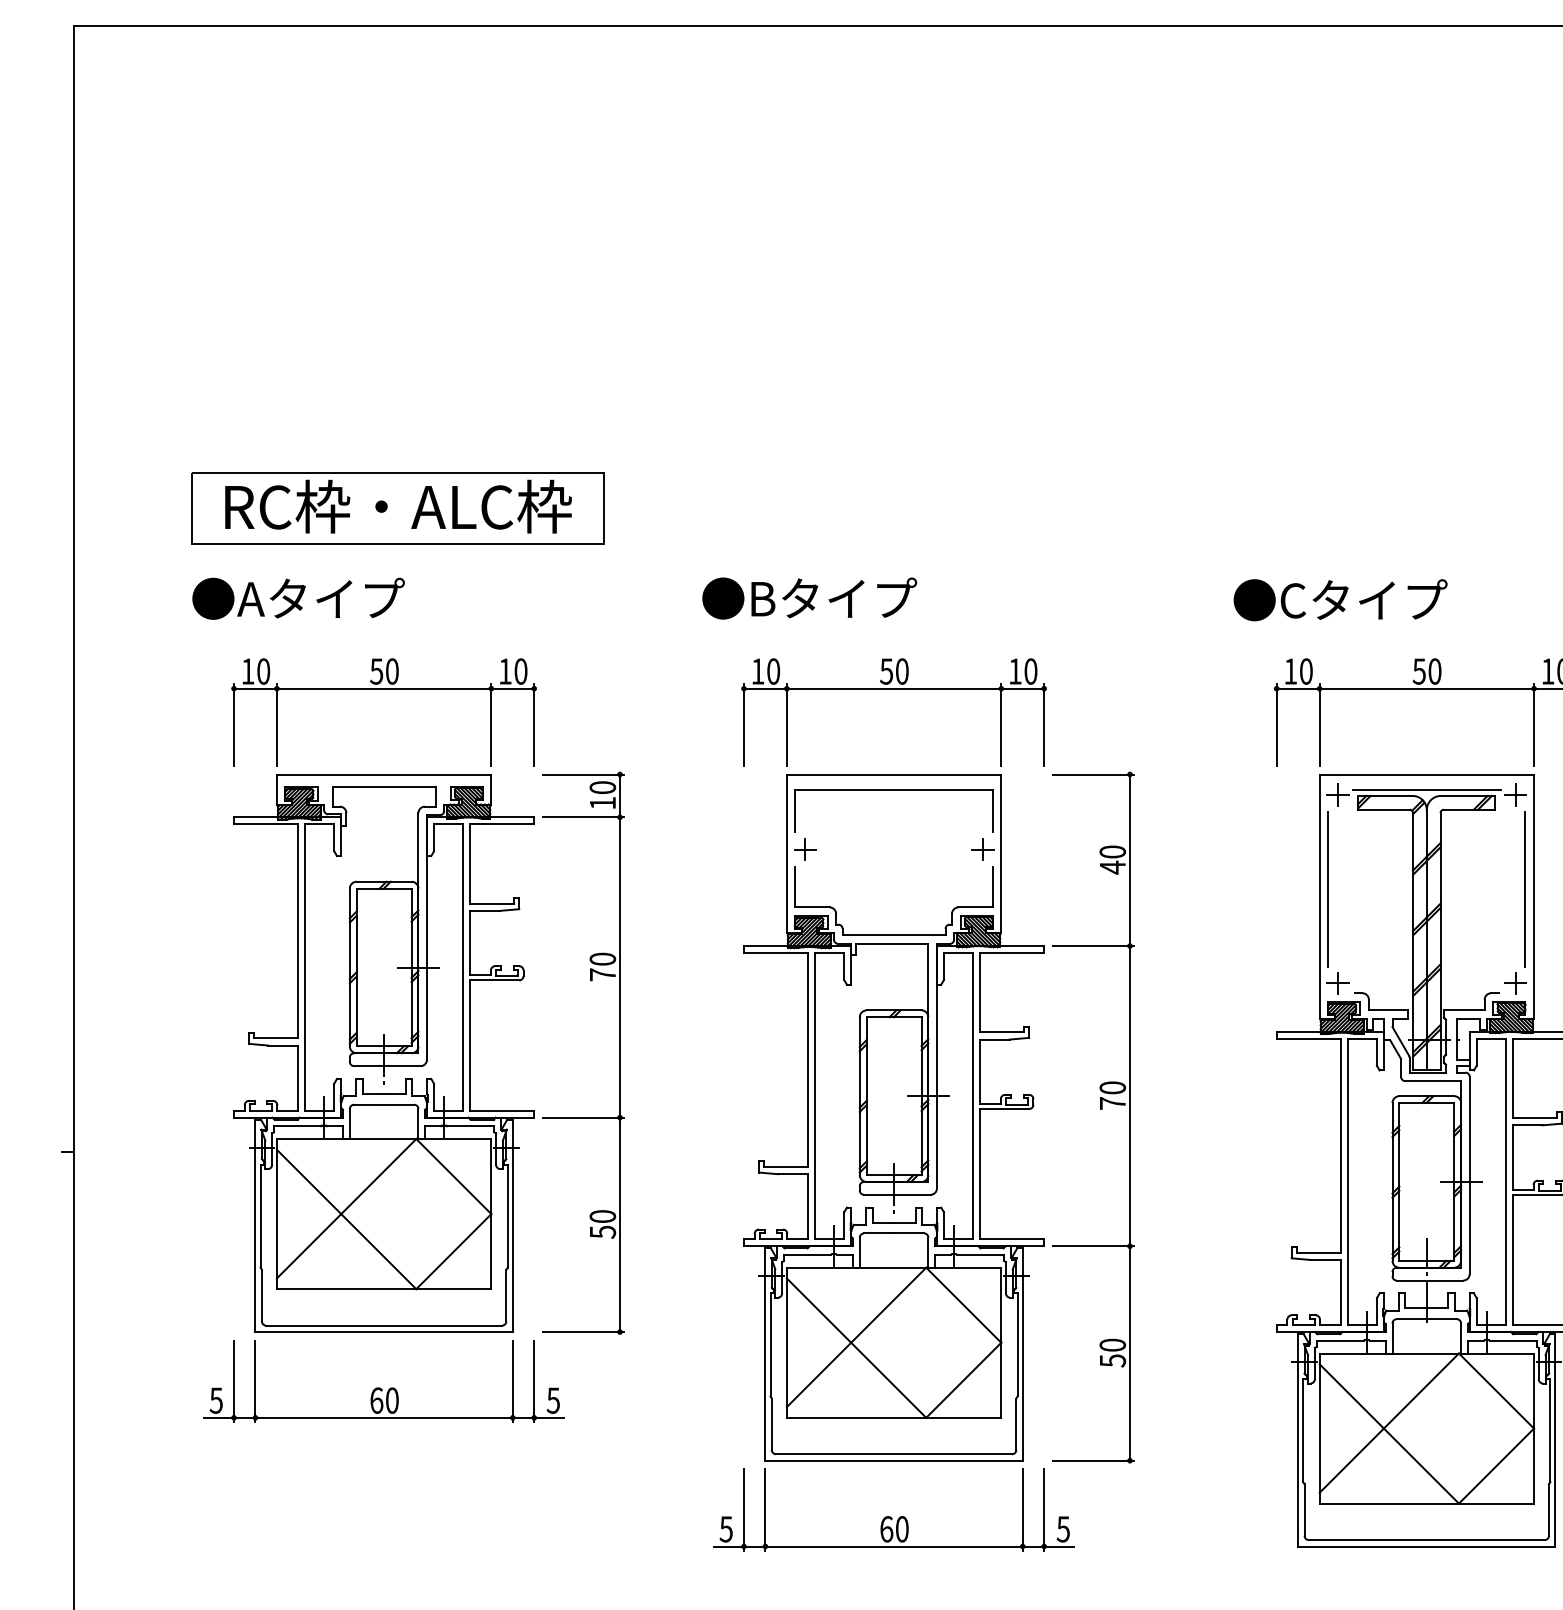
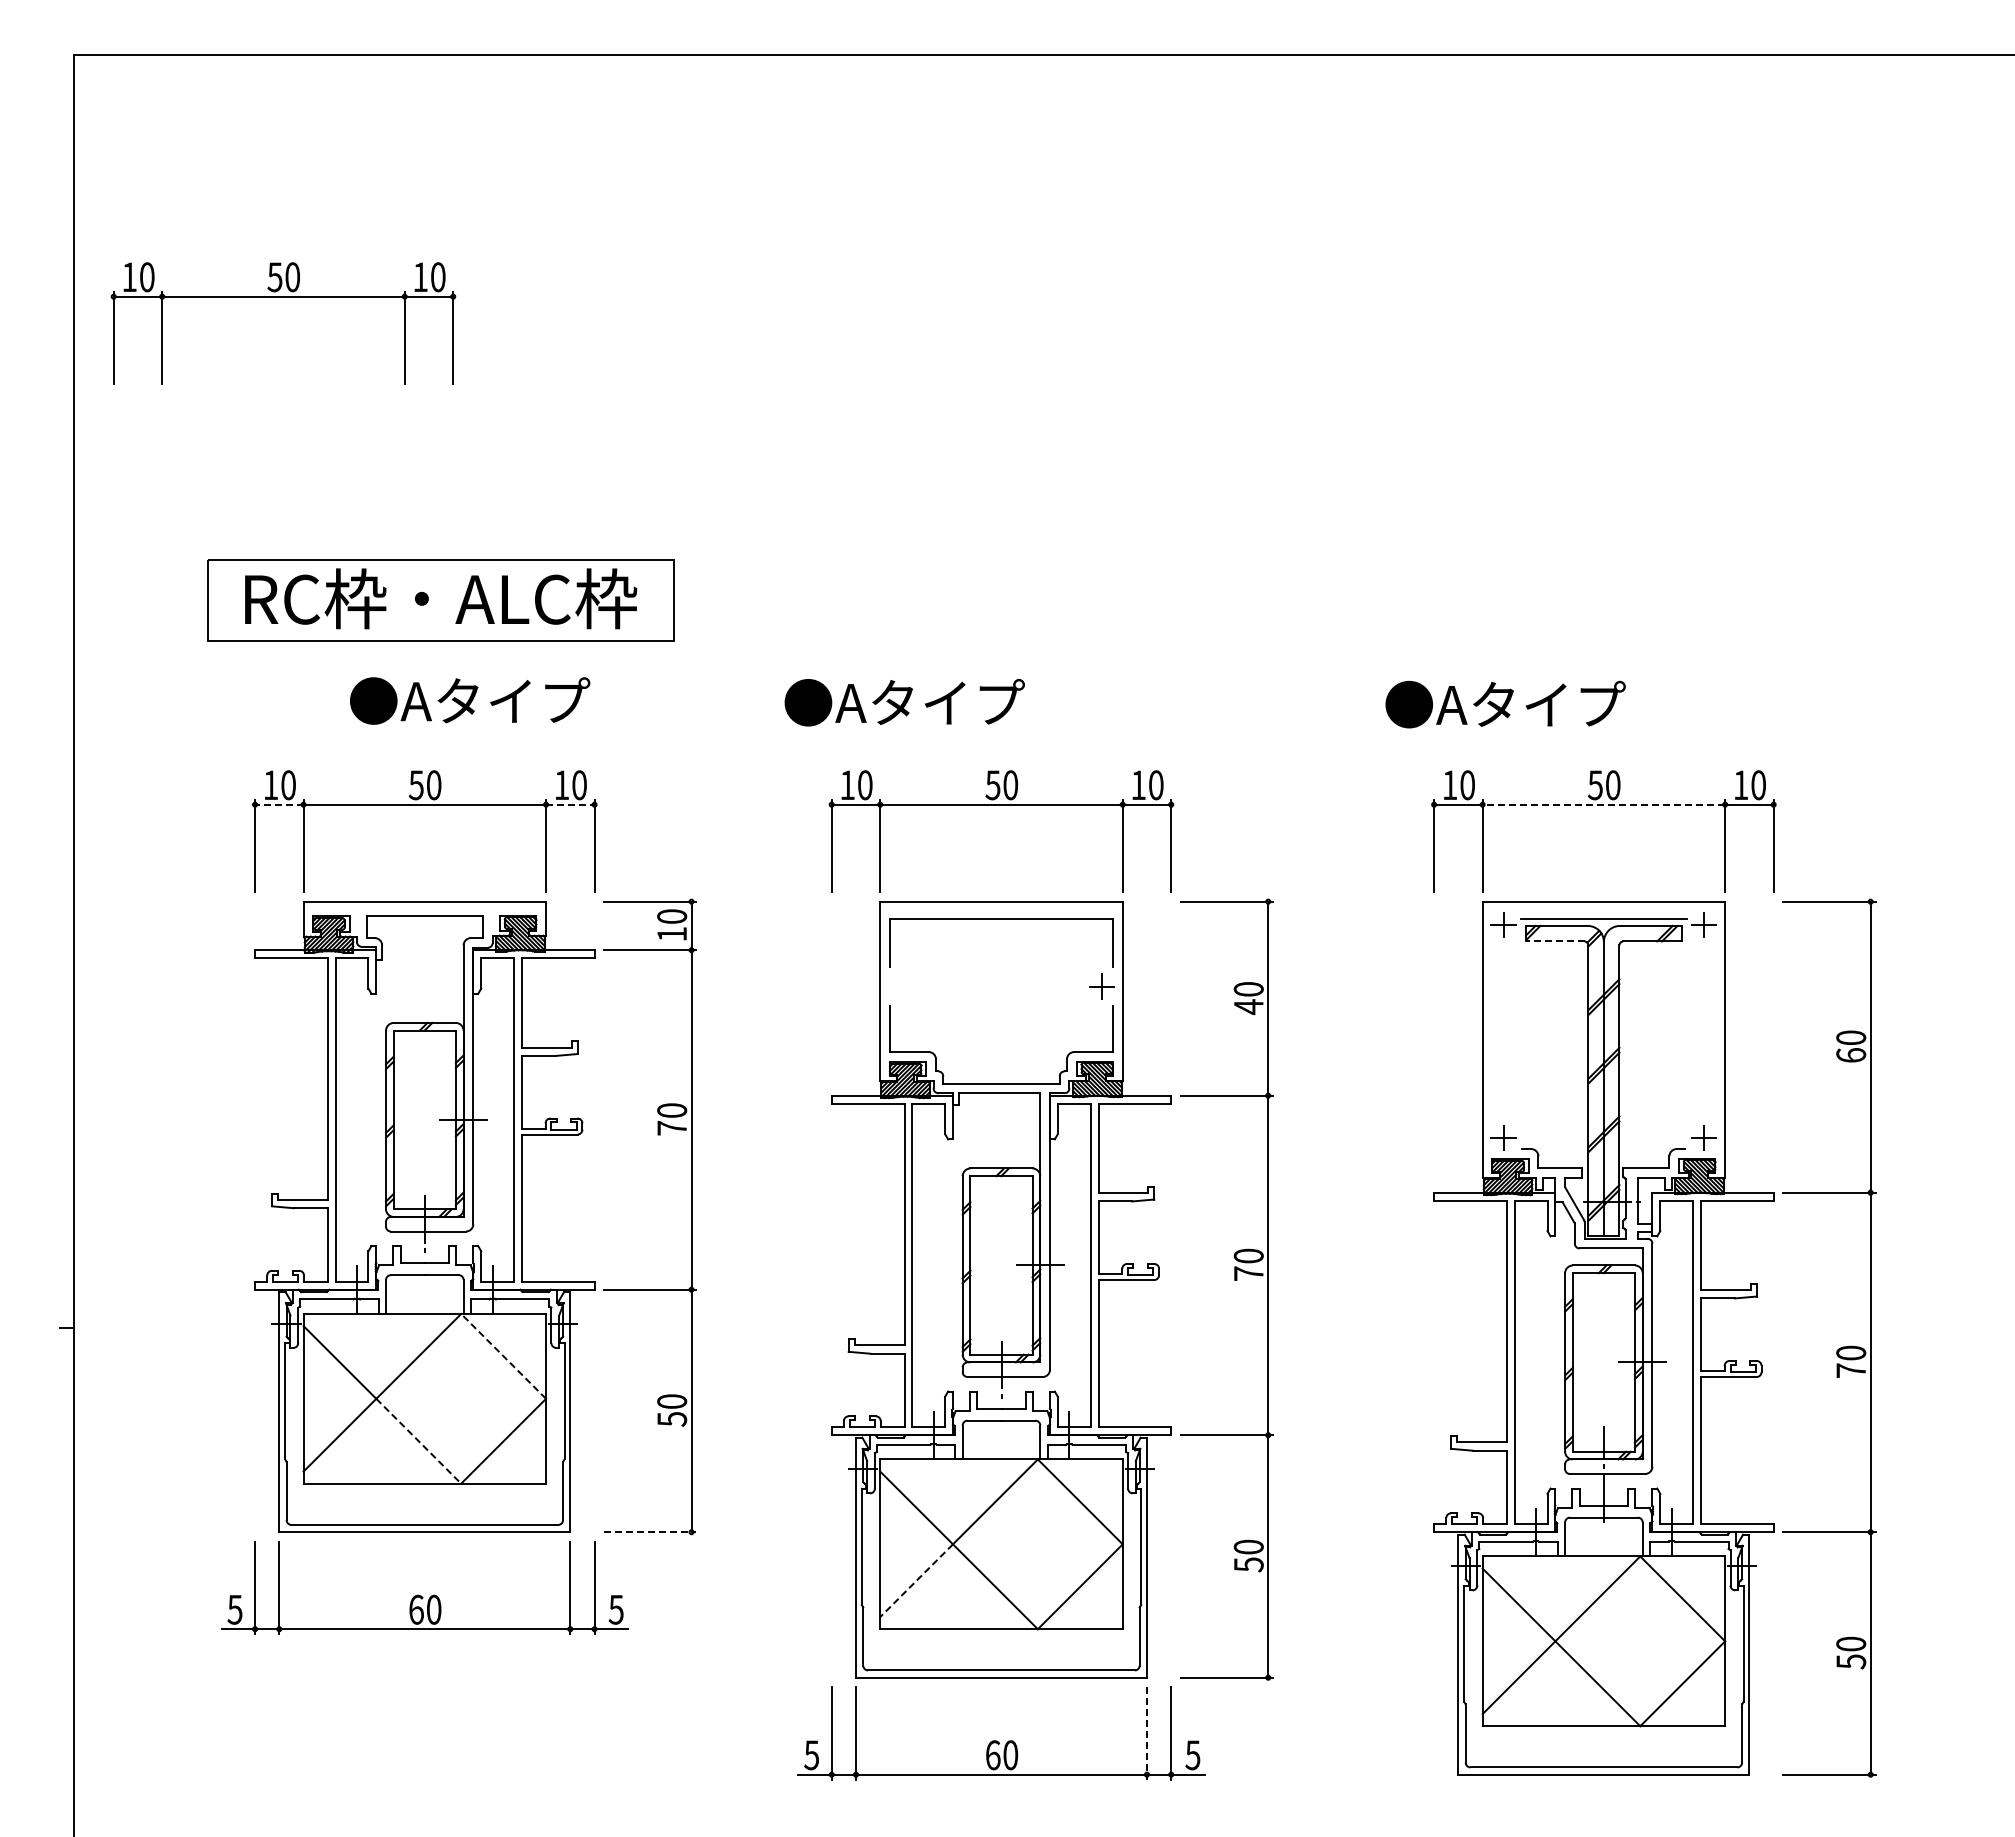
part: (259, 240) -> (283, 297), added
text: (832, 597) -> (931, 701), ●Bタイプ -> ●Aタイプ
text: (298, 598) -> (470, 700), moved
text: (1362, 599) -> (1531, 703), ●Cタイプ -> ●Aタイプ
line: (254, 688) -> (278, 804), solid -> dashed
line: (512, 688) -> (570, 804), solid -> dashed
line: (1426, 688) -> (1603, 804), solid -> dashed
line: (1383, 809) -> (1554, 941), solid -> dashed
part: (804, 849) -> (900, 986), removed
line: (1328, 889) -> (1492, 1031), removed
line: (1525, 889) -> (1715, 1031), removed
line: (453, 1176) -> (503, 1356), solid -> dashed
line: (379, 1251) -> (419, 1441), solid -> dashed
line: (583, 1332) -> (650, 1532), solid -> dashed
line: (818, 1375) -> (916, 1581), solid -> dashed
line: (1022, 1510) -> (1146, 1733), solid -> dashed

